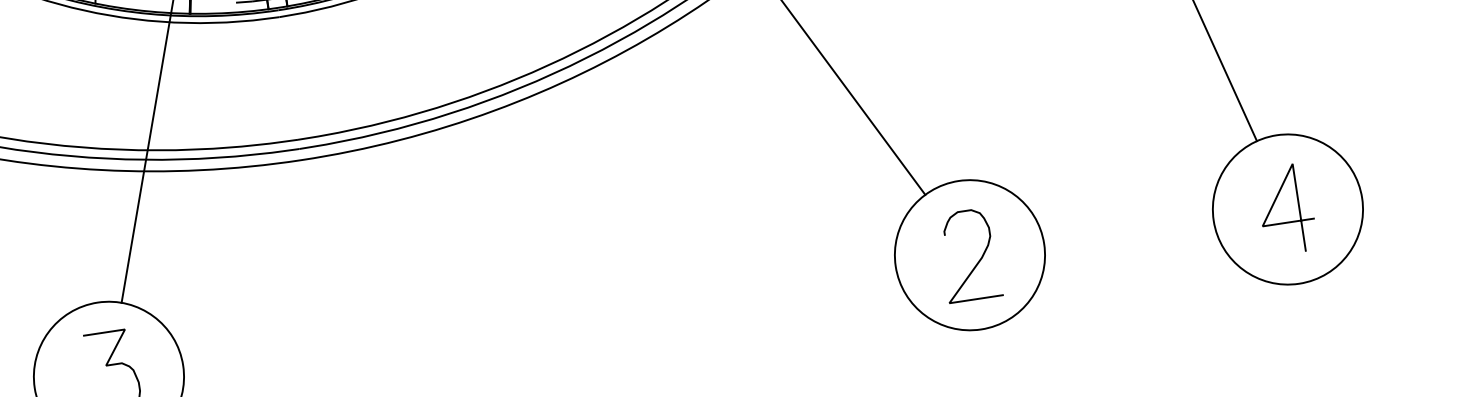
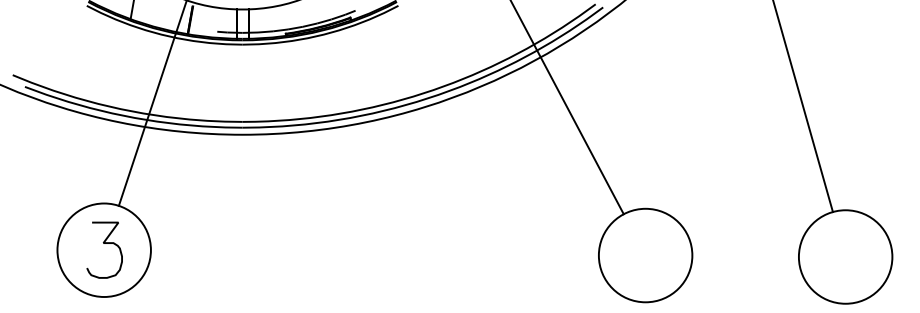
line: (1297, 207) -> (851, 256), removed
curve: (978, 260) -> (650, 259), removed

